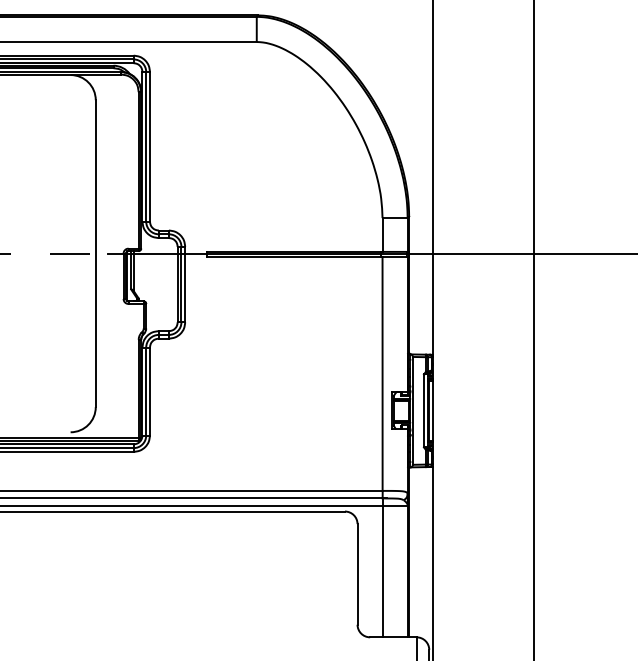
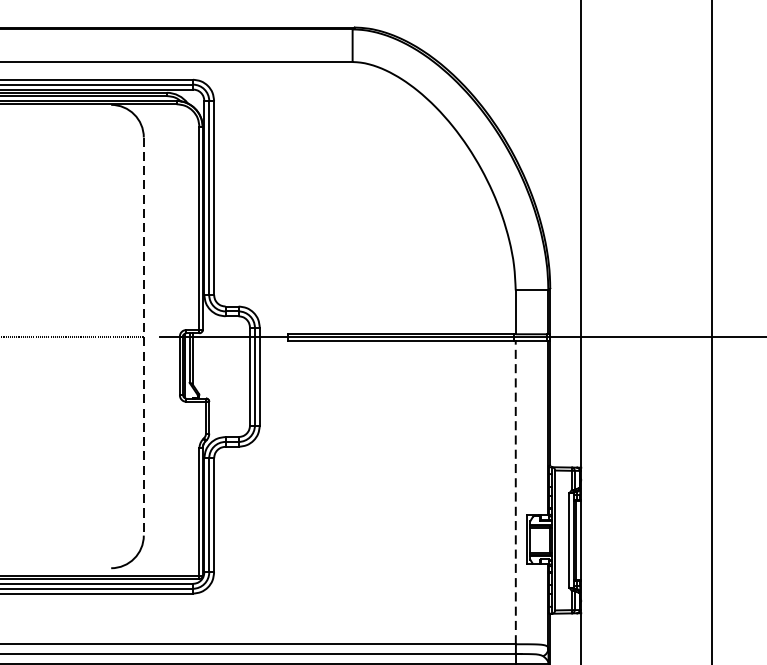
line: (95, 254) -> (143, 337), solid -> dashed
line: (382, 373) -> (515, 491), solid -> dashed

